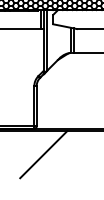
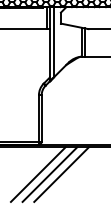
line: (33, 154) -> (37, 174), added
line: (53, 154) -> (61, 174), added

